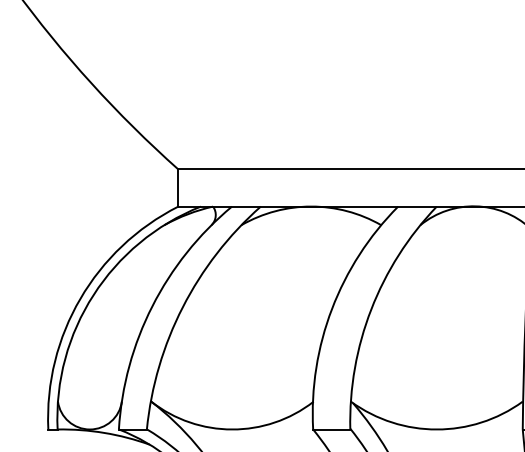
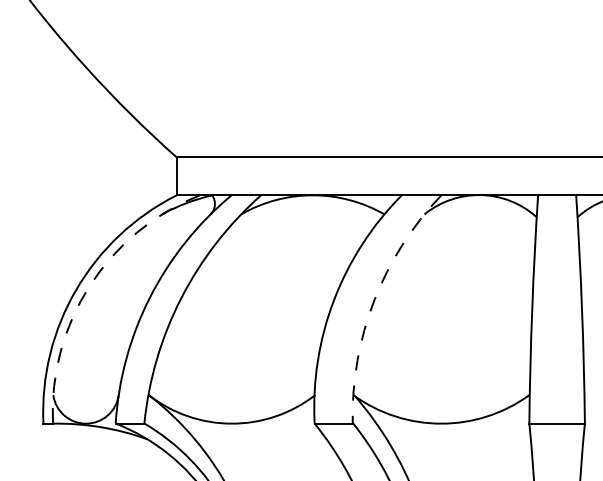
arc: (93, 294) -> (89, 285), solid -> dashed
arc: (371, 309) -> (374, 300), solid -> dashed

